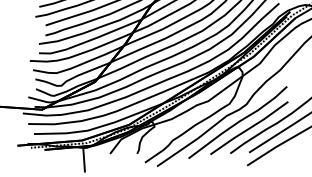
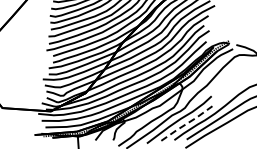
line: (250, 128) -> (187, 123), solid -> dashed

